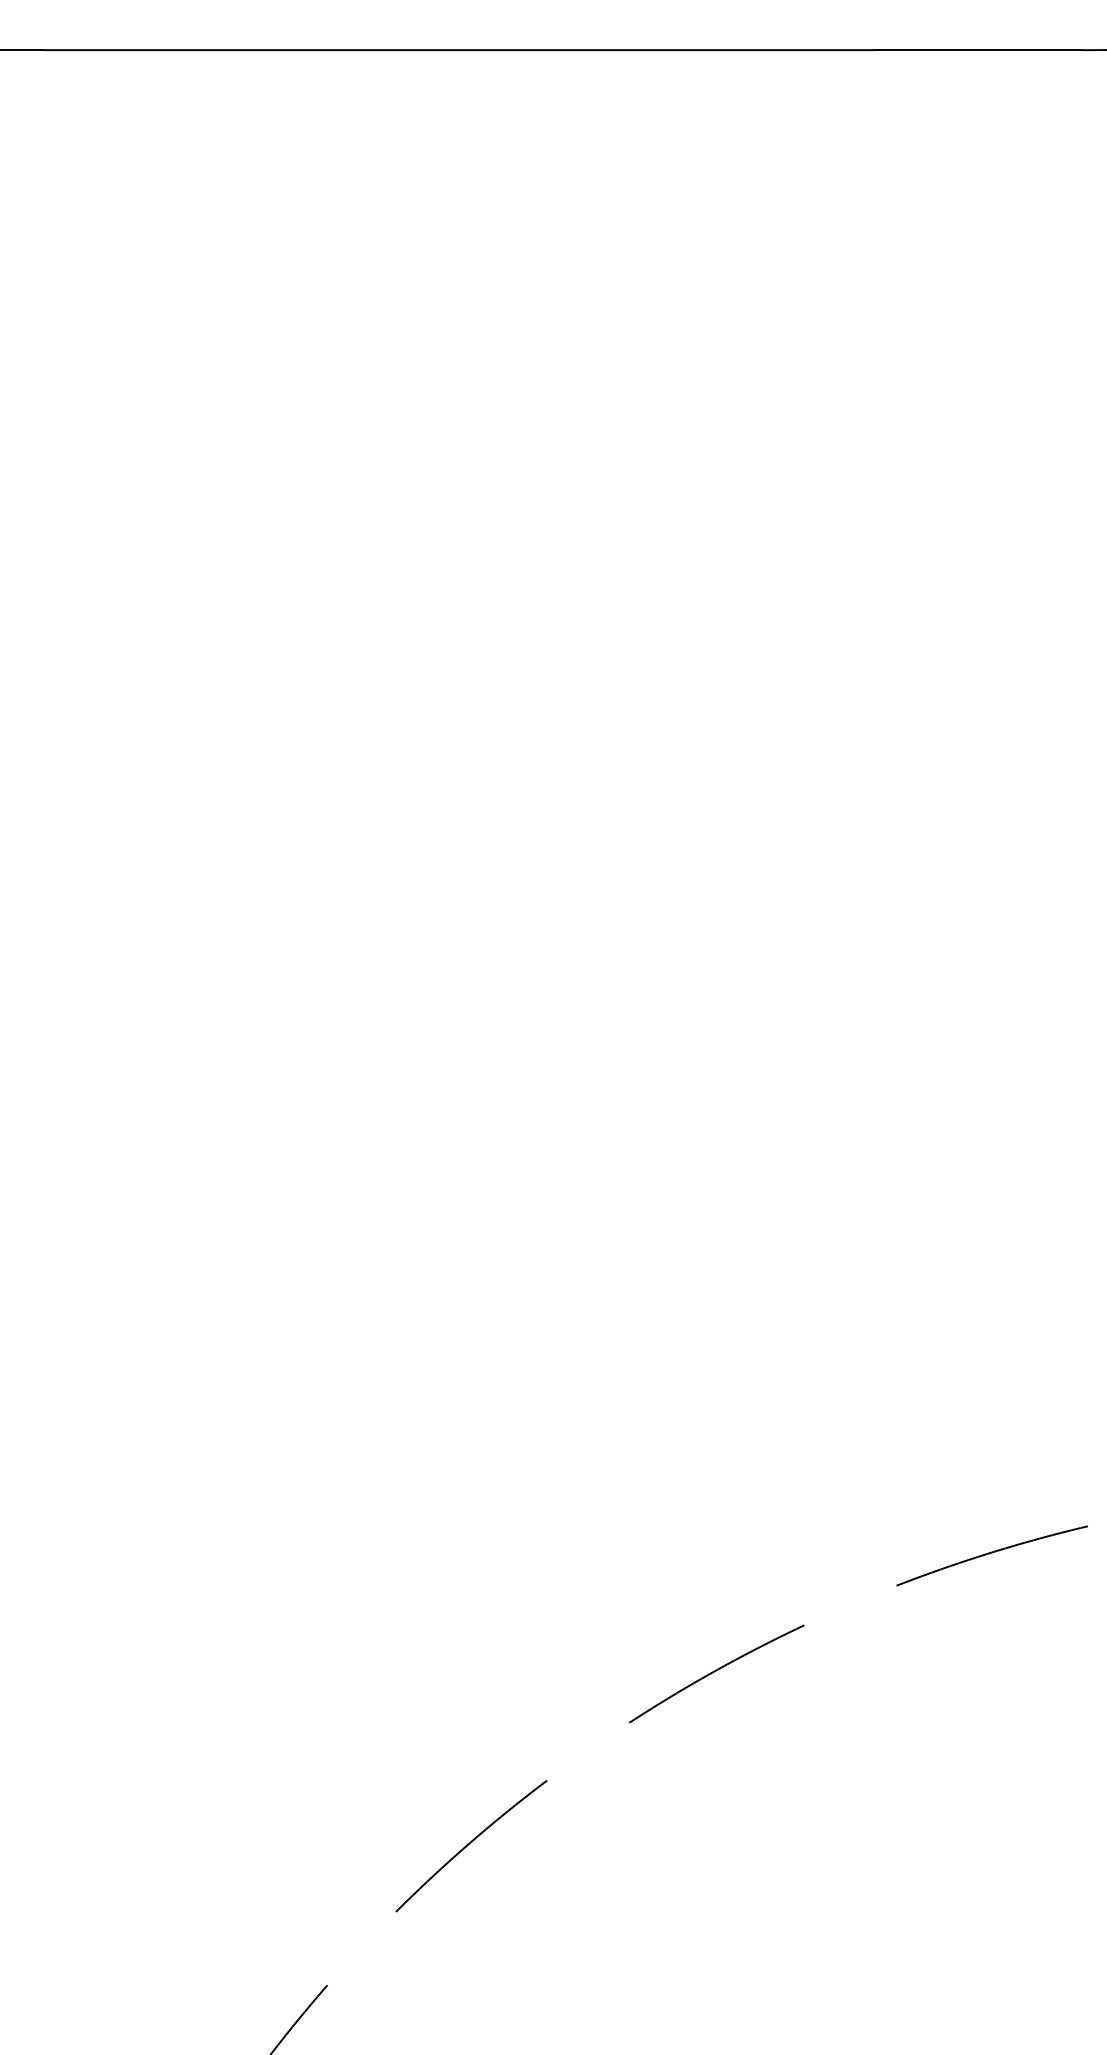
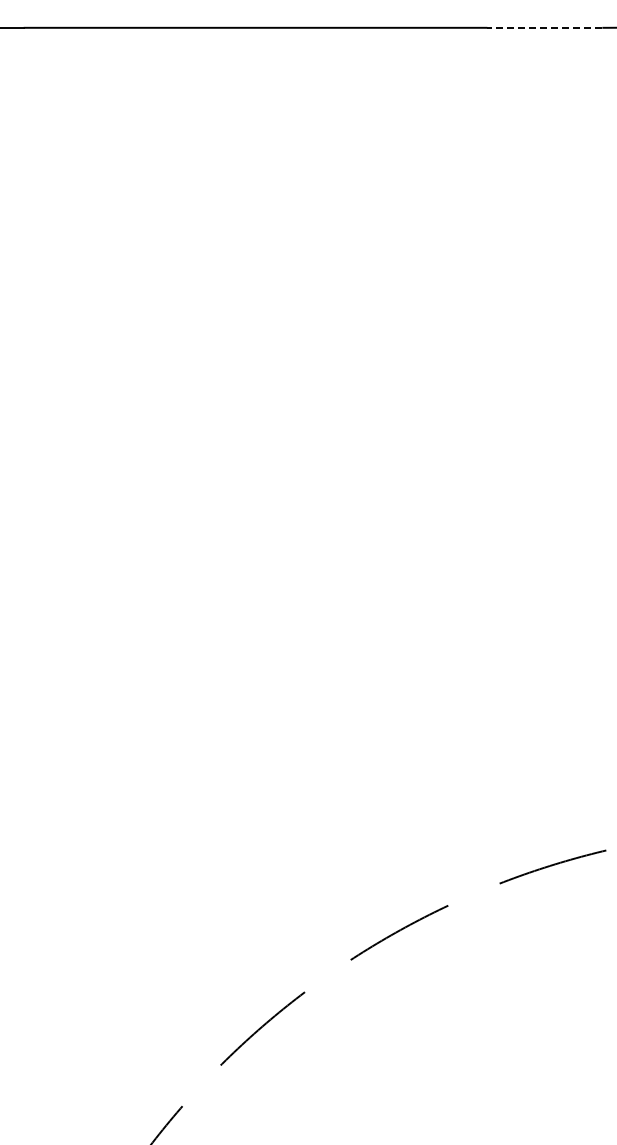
line: (976, 49) -> (544, 27), solid -> dashed

